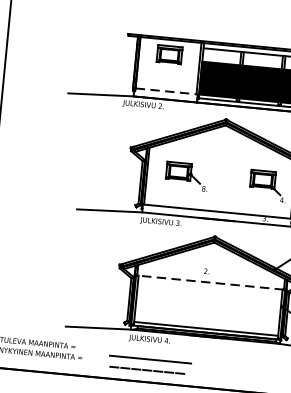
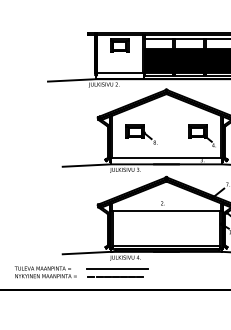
line: (165, 91) -> (119, 73), dashed -> solid
line: (210, 282) -> (166, 211), dashed -> solid
part: (149, 364) -> (117, 272), moved

